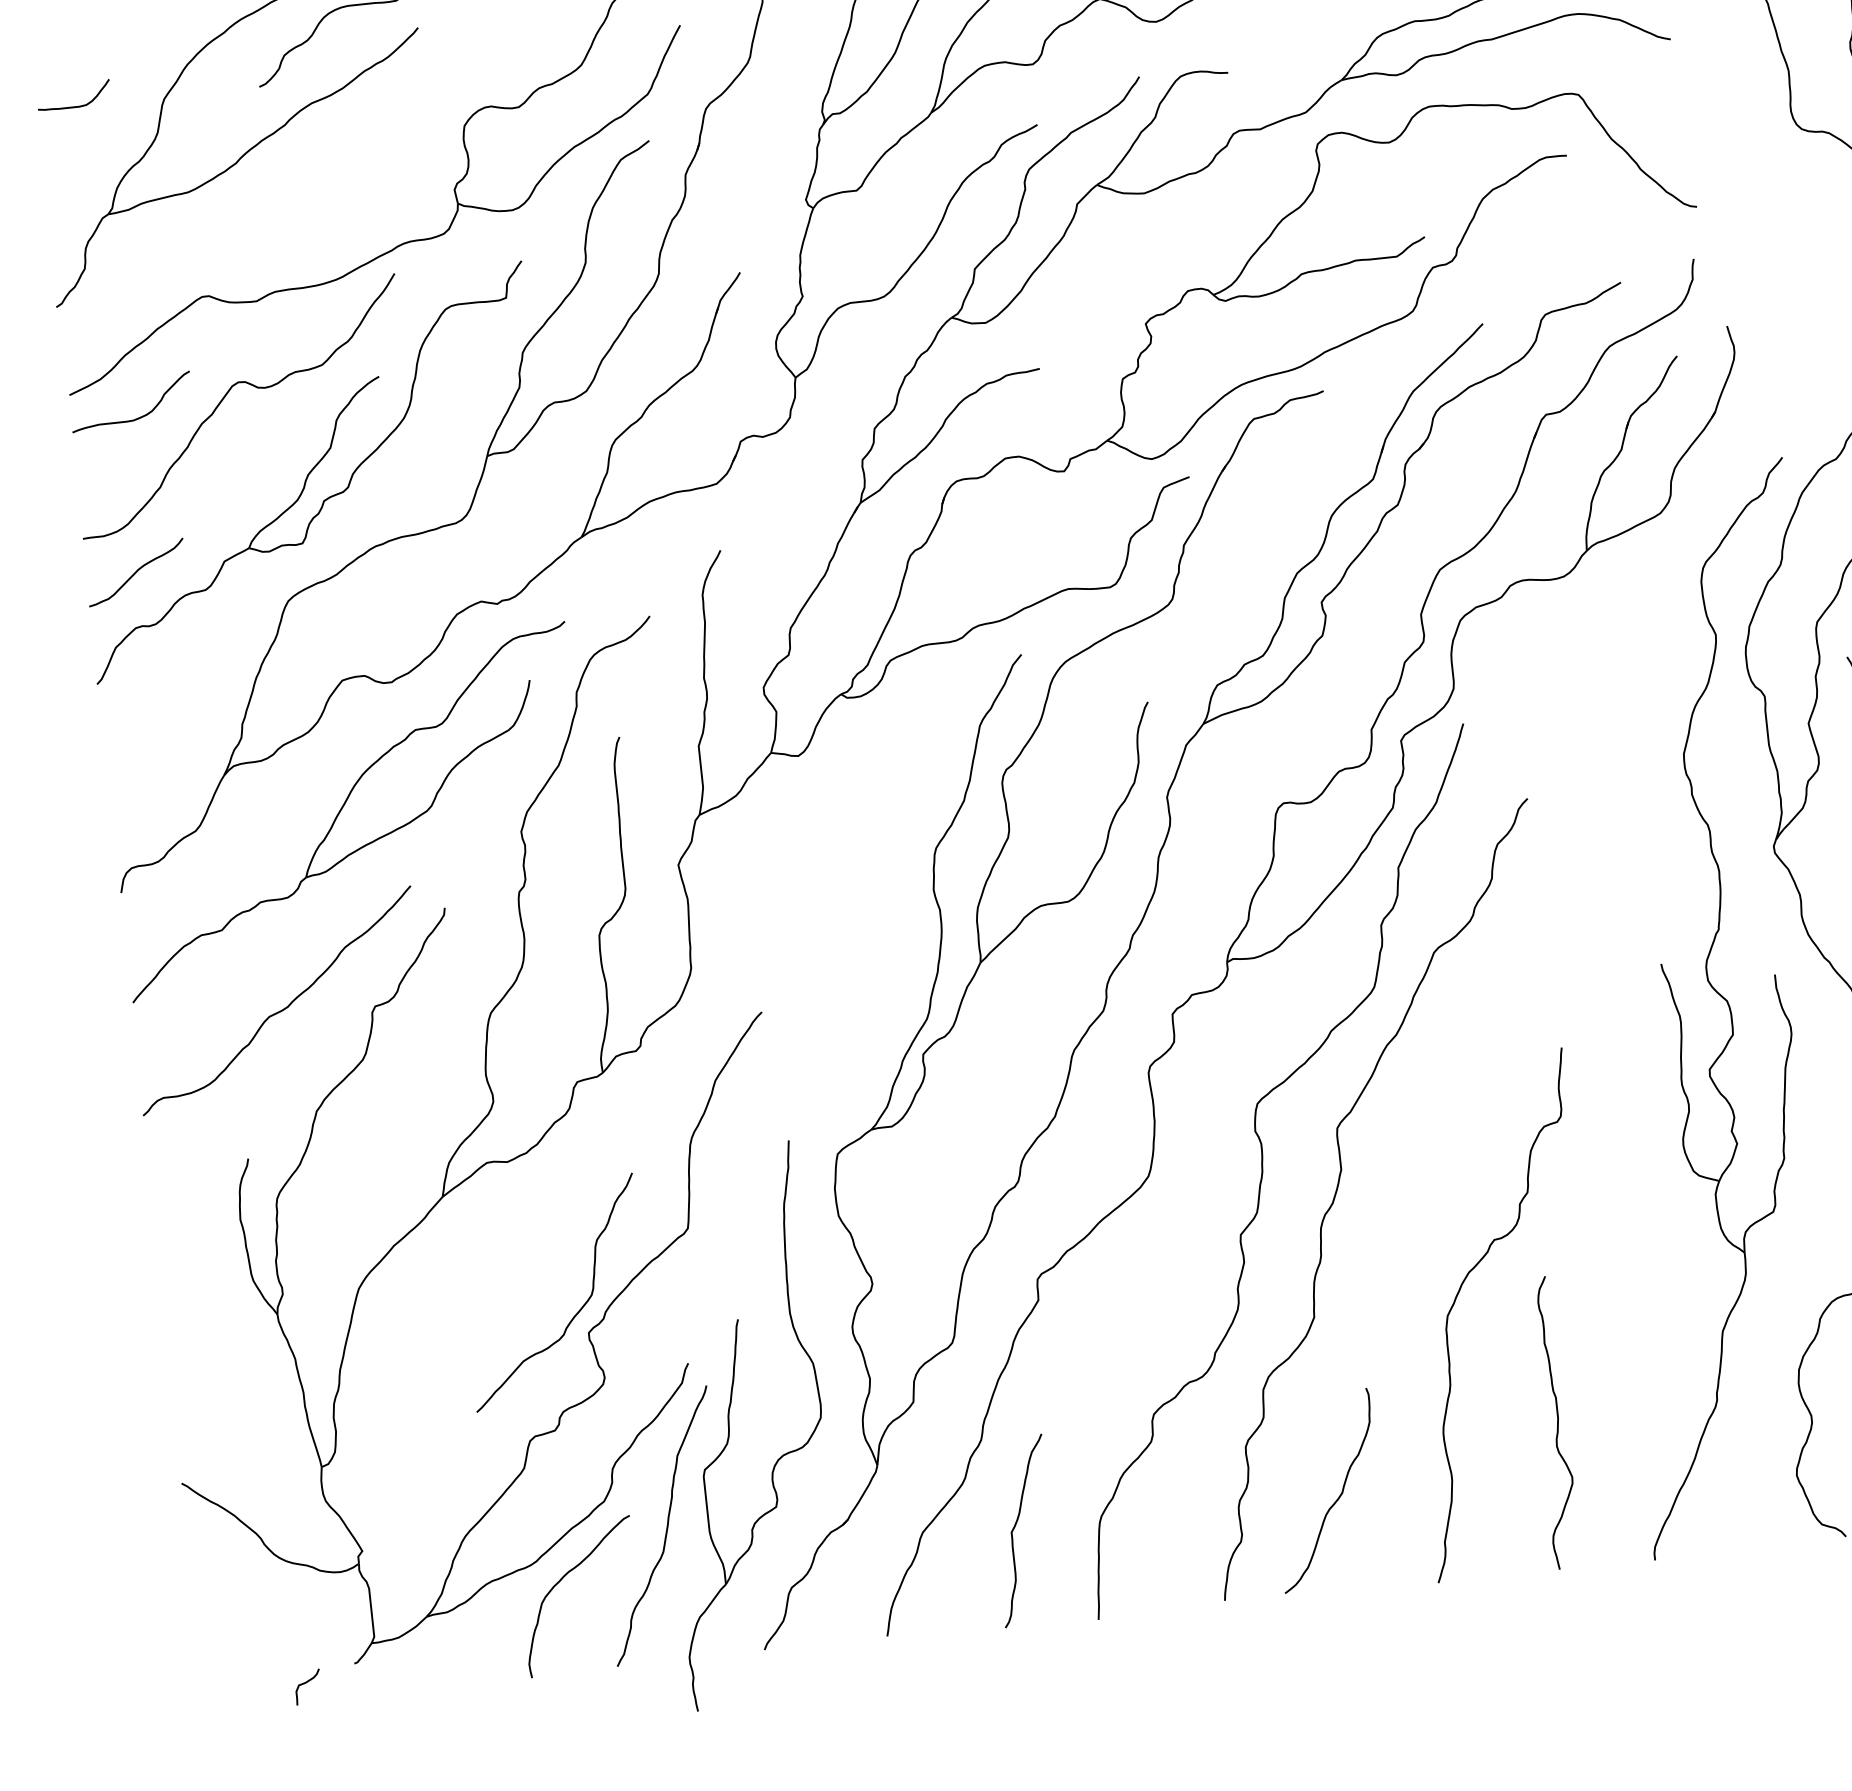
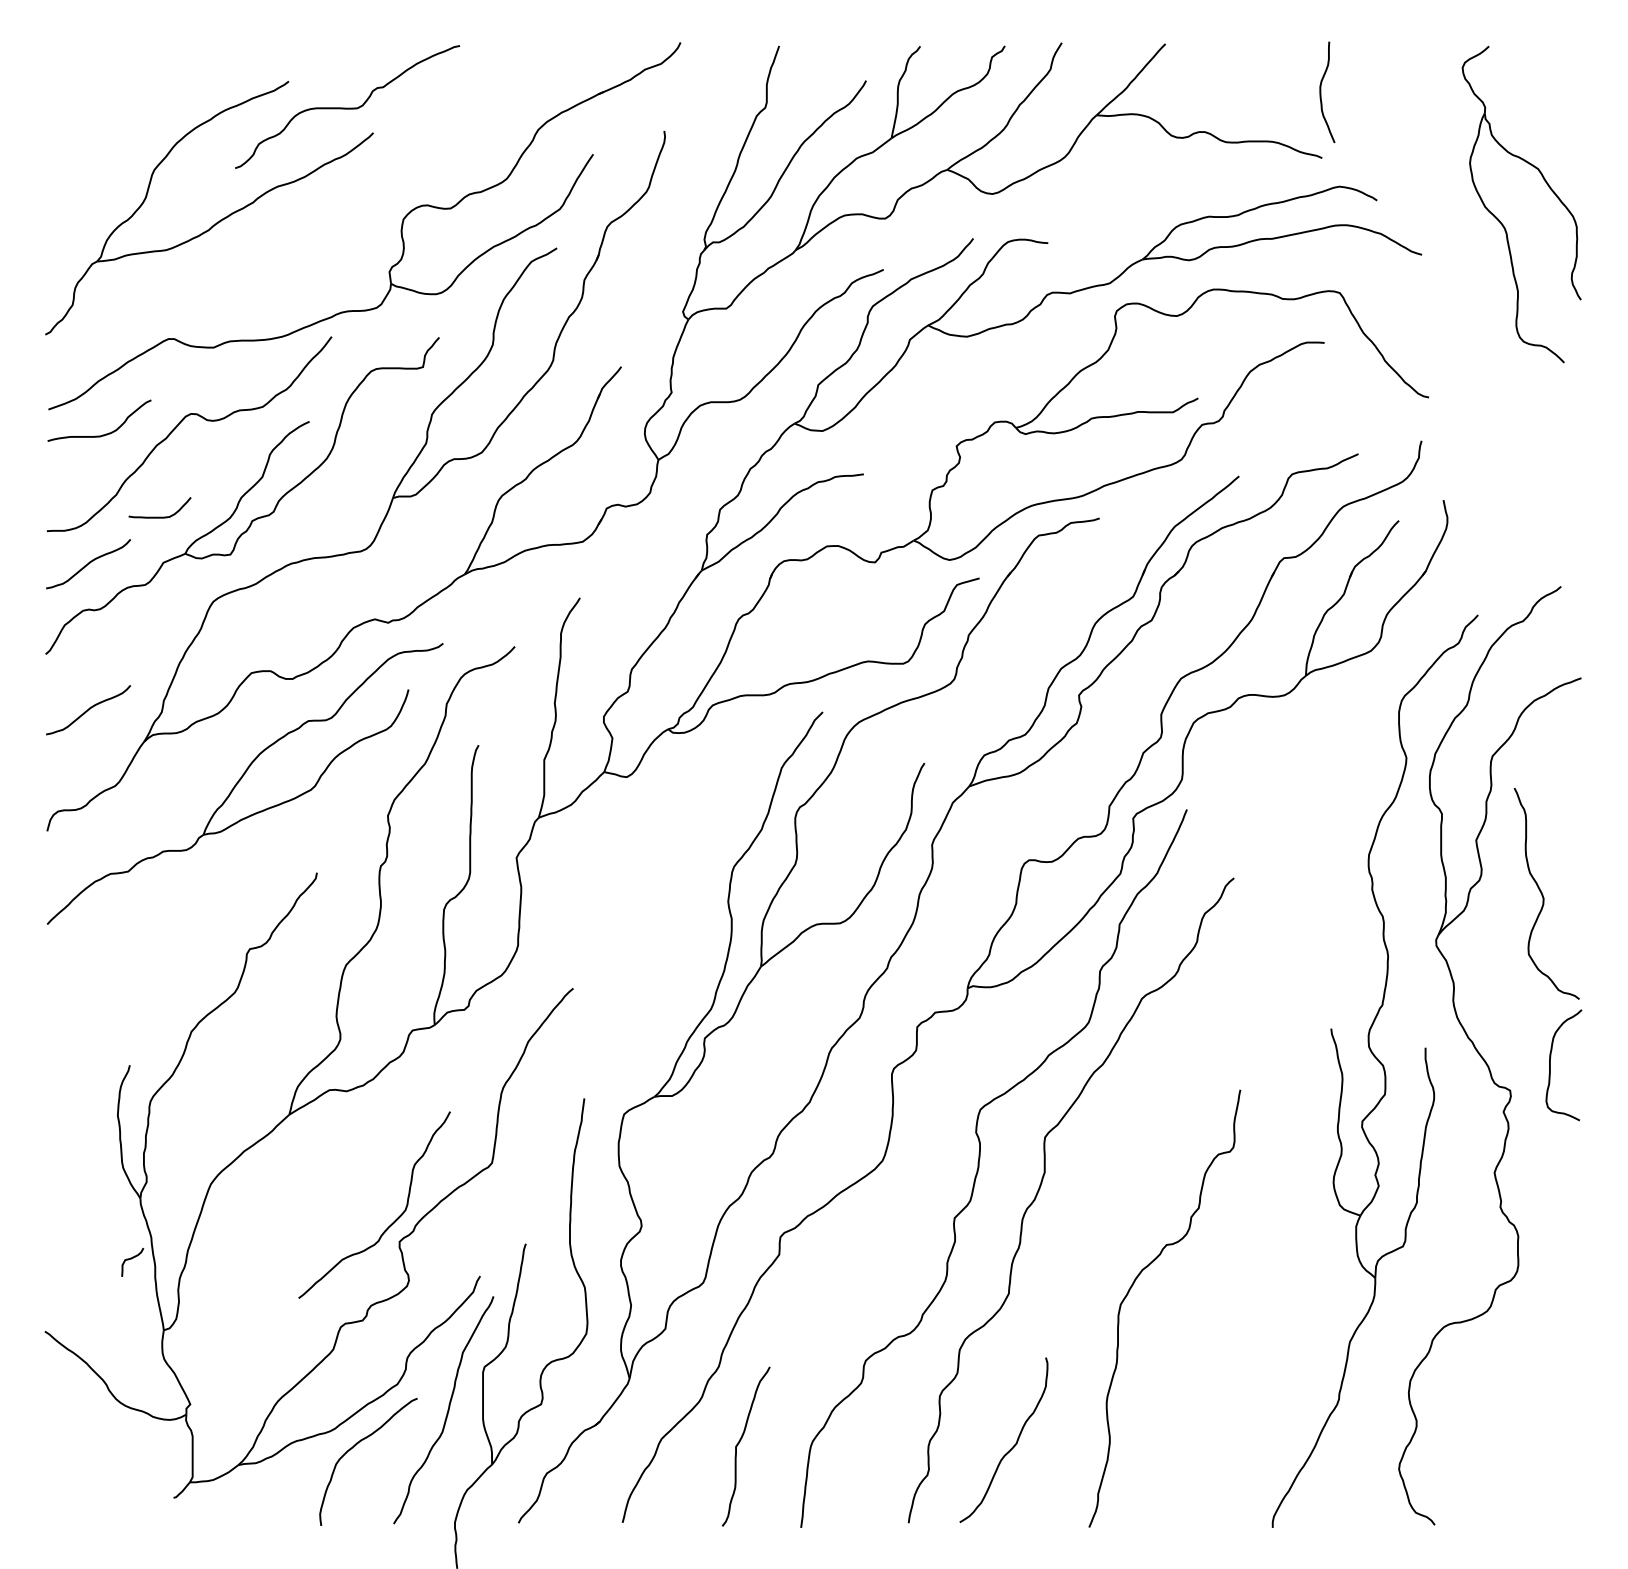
curve: (74, 105) -> (159, 516), moved
curve: (154, 745) -> (88, 710), added
curve: (280, 1009) -> (170, 943), removed
curve: (1556, 1422) -> (1202, 1403), removed
curve: (306, 1683) -> (131, 1259), moved

